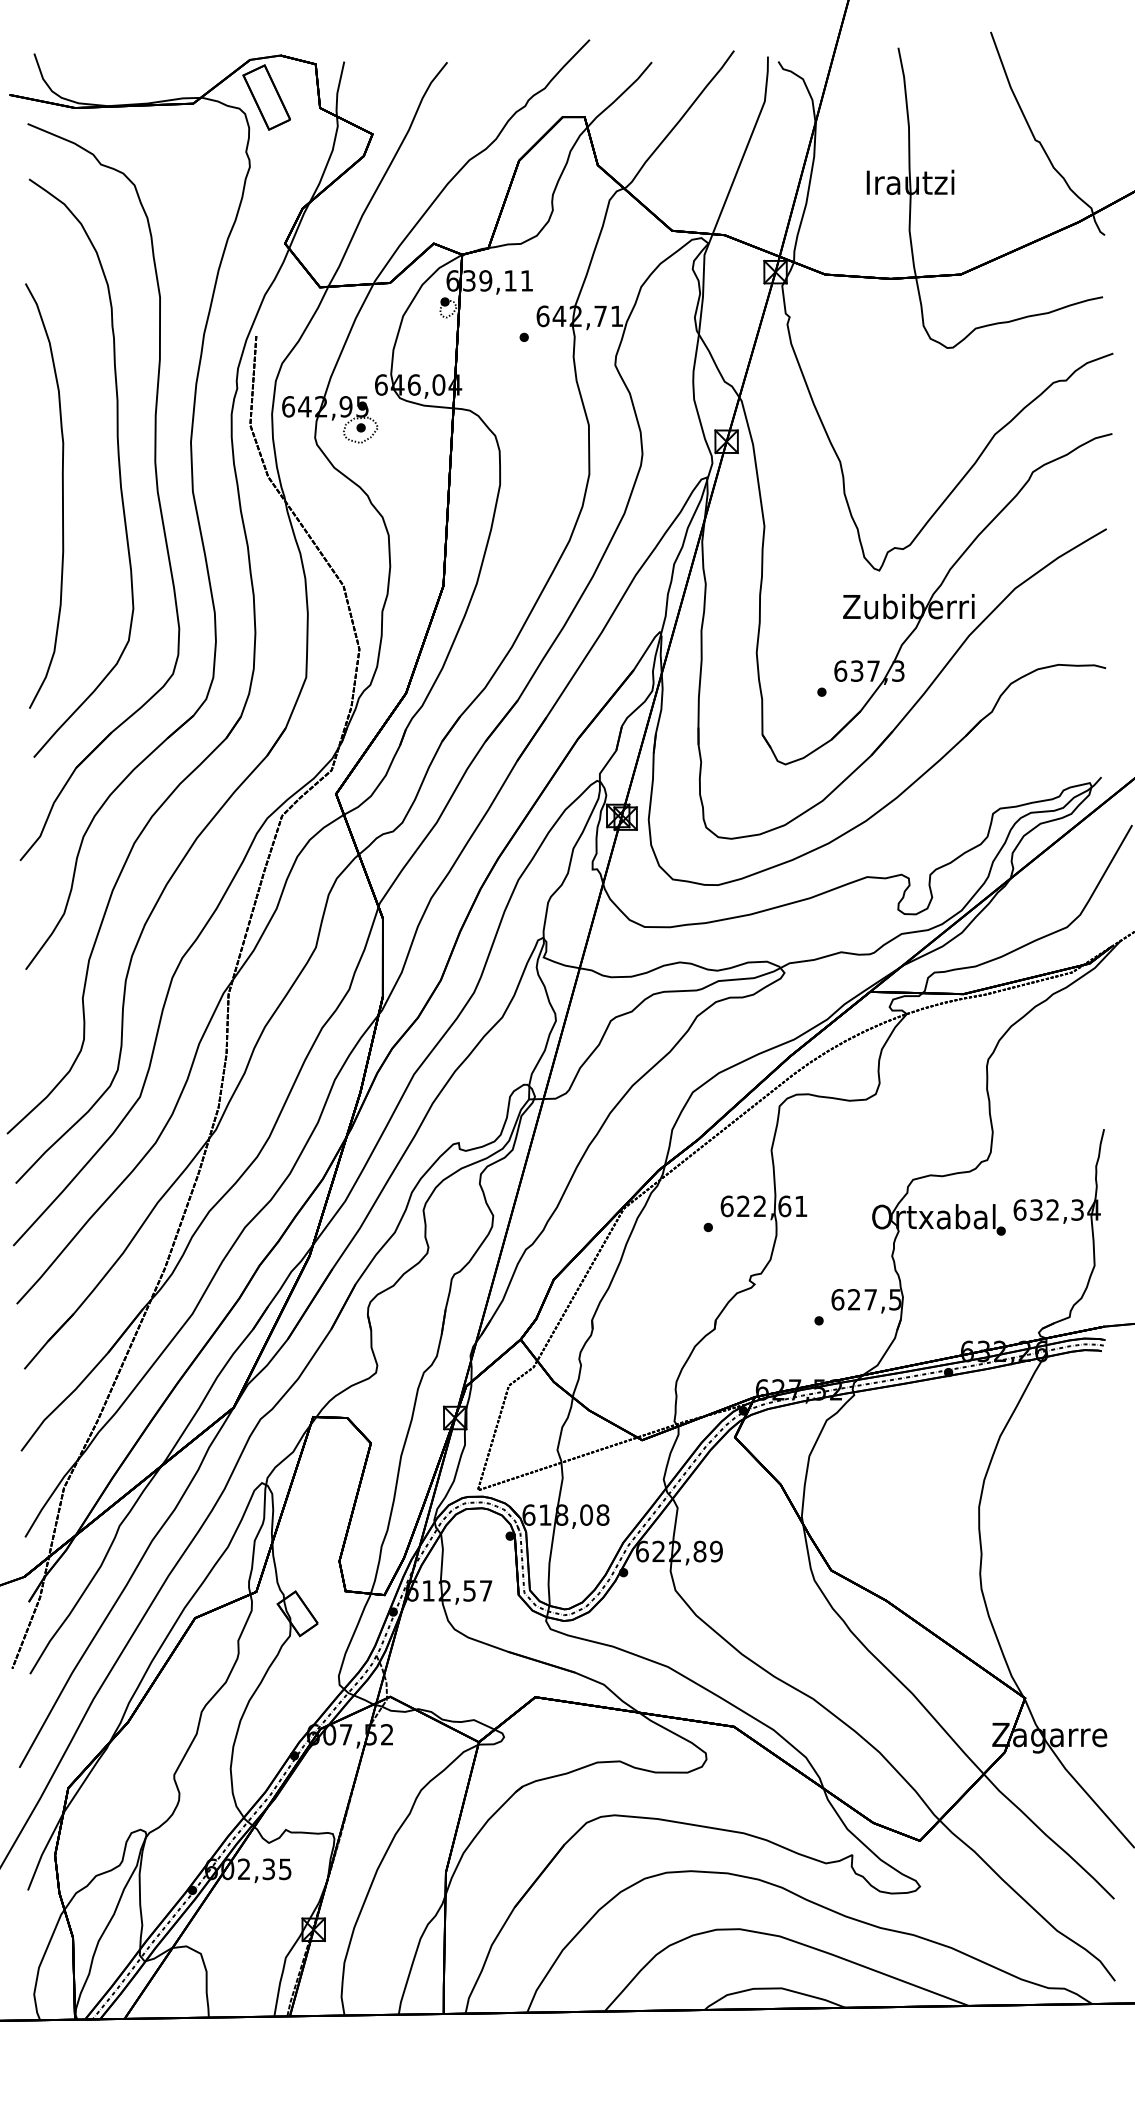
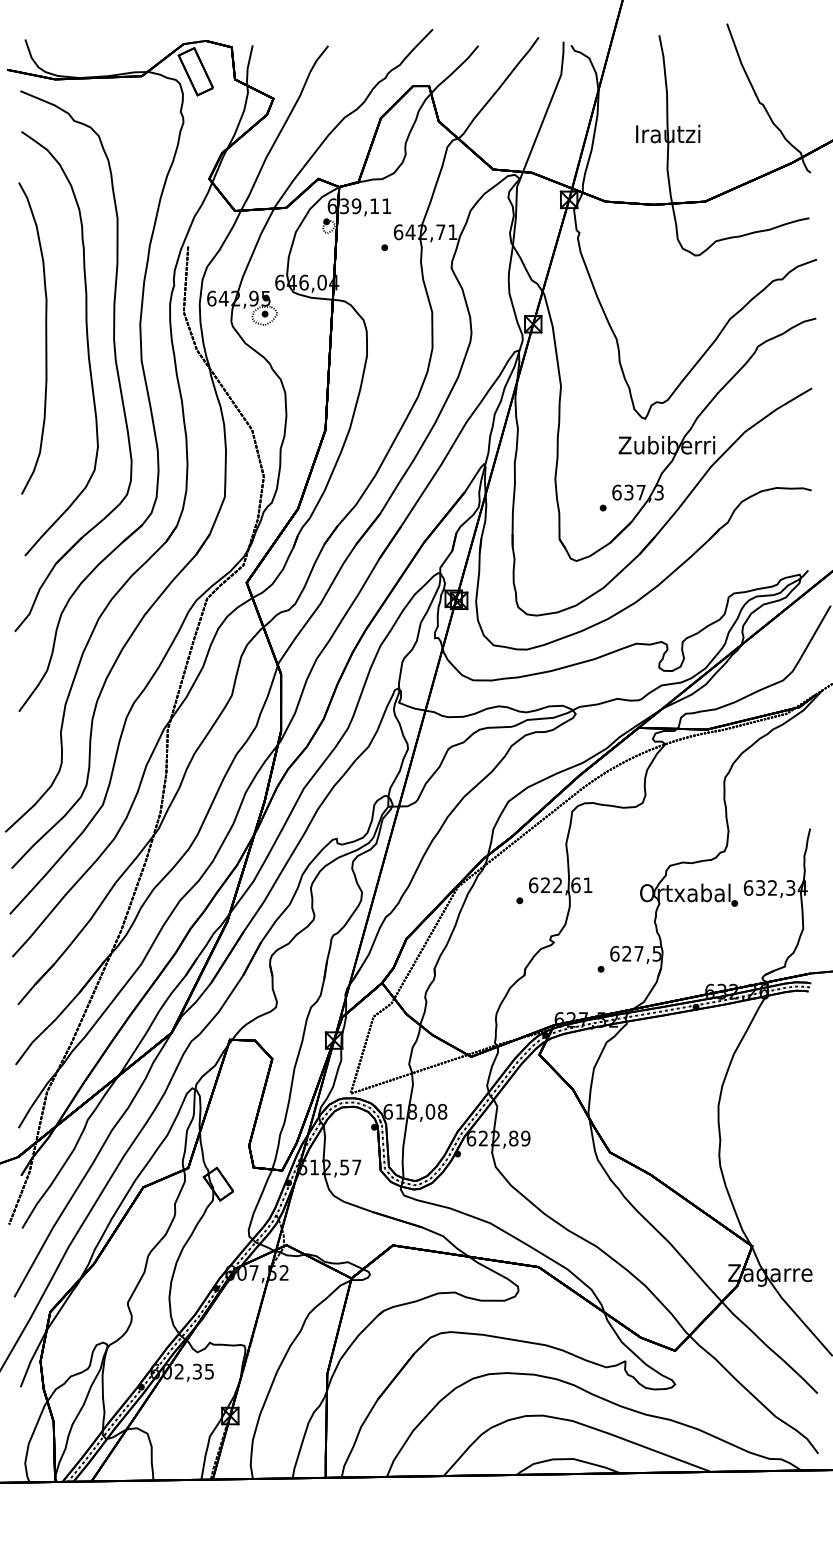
curve: (62, 495) -> (45, 338), moved

